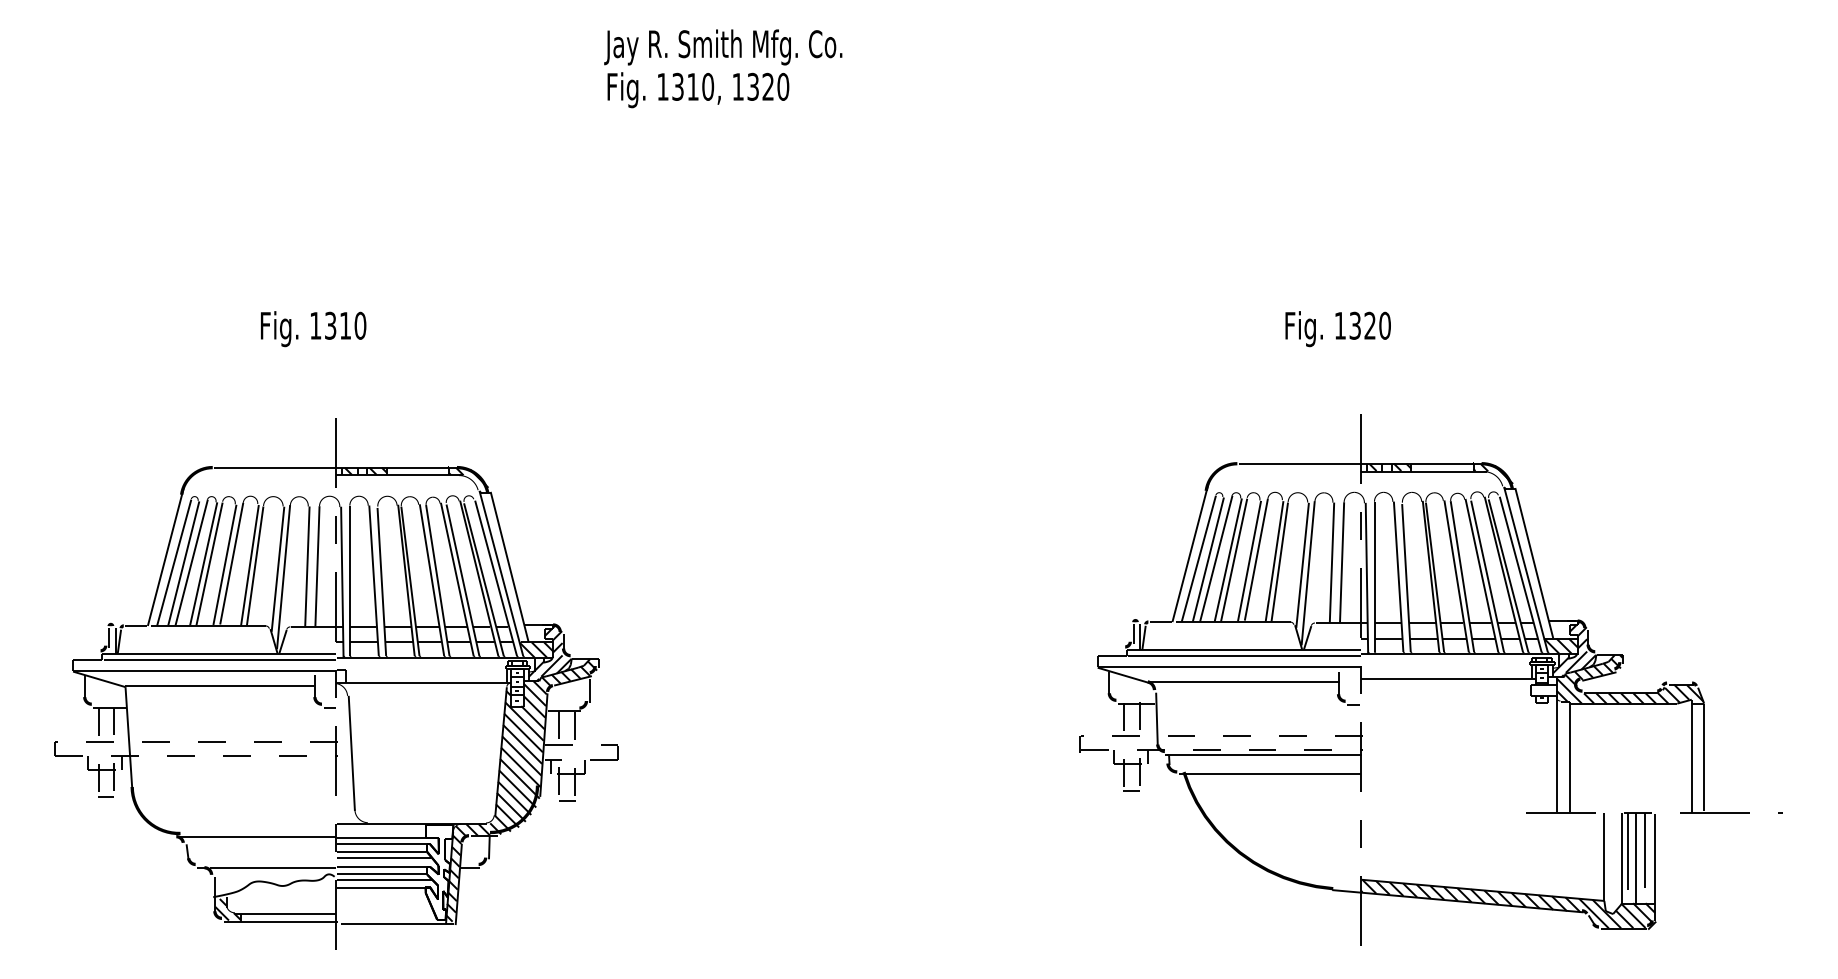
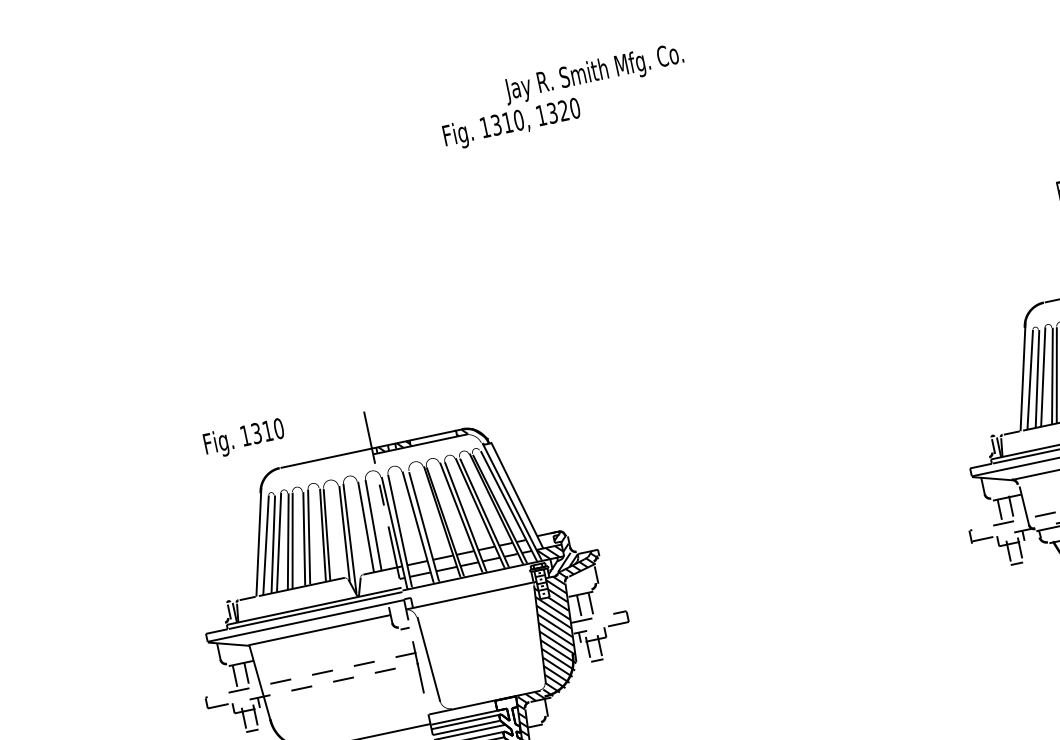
text: (698, 90) -> (512, 124), moved
text: (313, 329) -> (244, 438), moved

